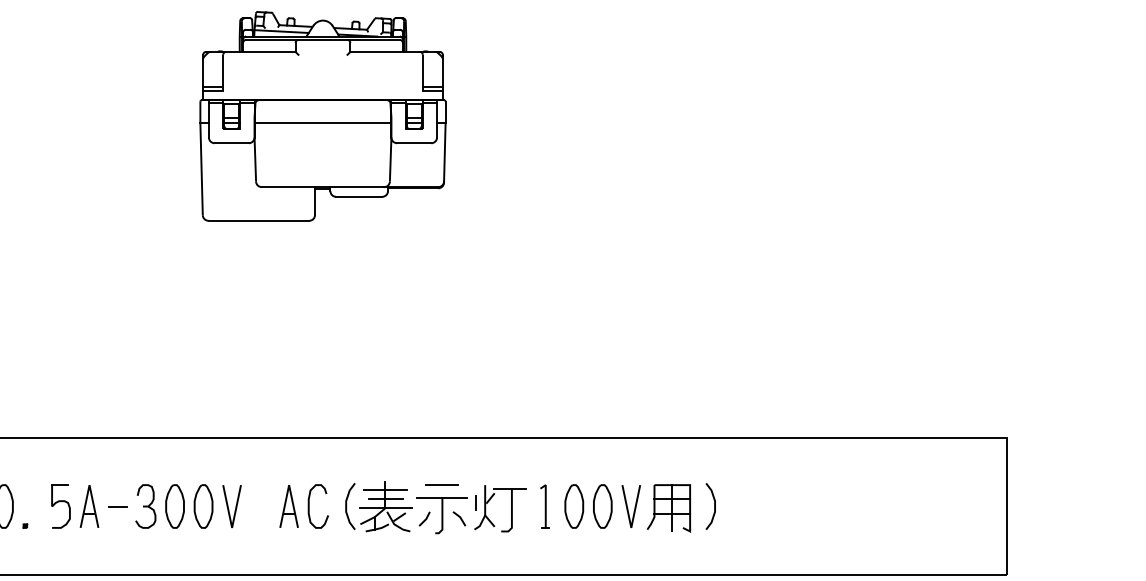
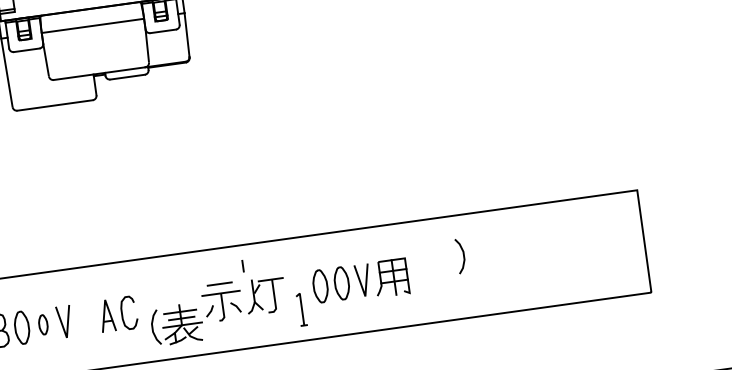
line: (475, 502) -> (242, 265), moved
part: (203, 506) -> (43, 324), size x0.6
part: (378, 506) -> (176, 324), moved
part: (544, 506) -> (301, 309), moved
curve: (714, 506) -> (463, 255), moved

